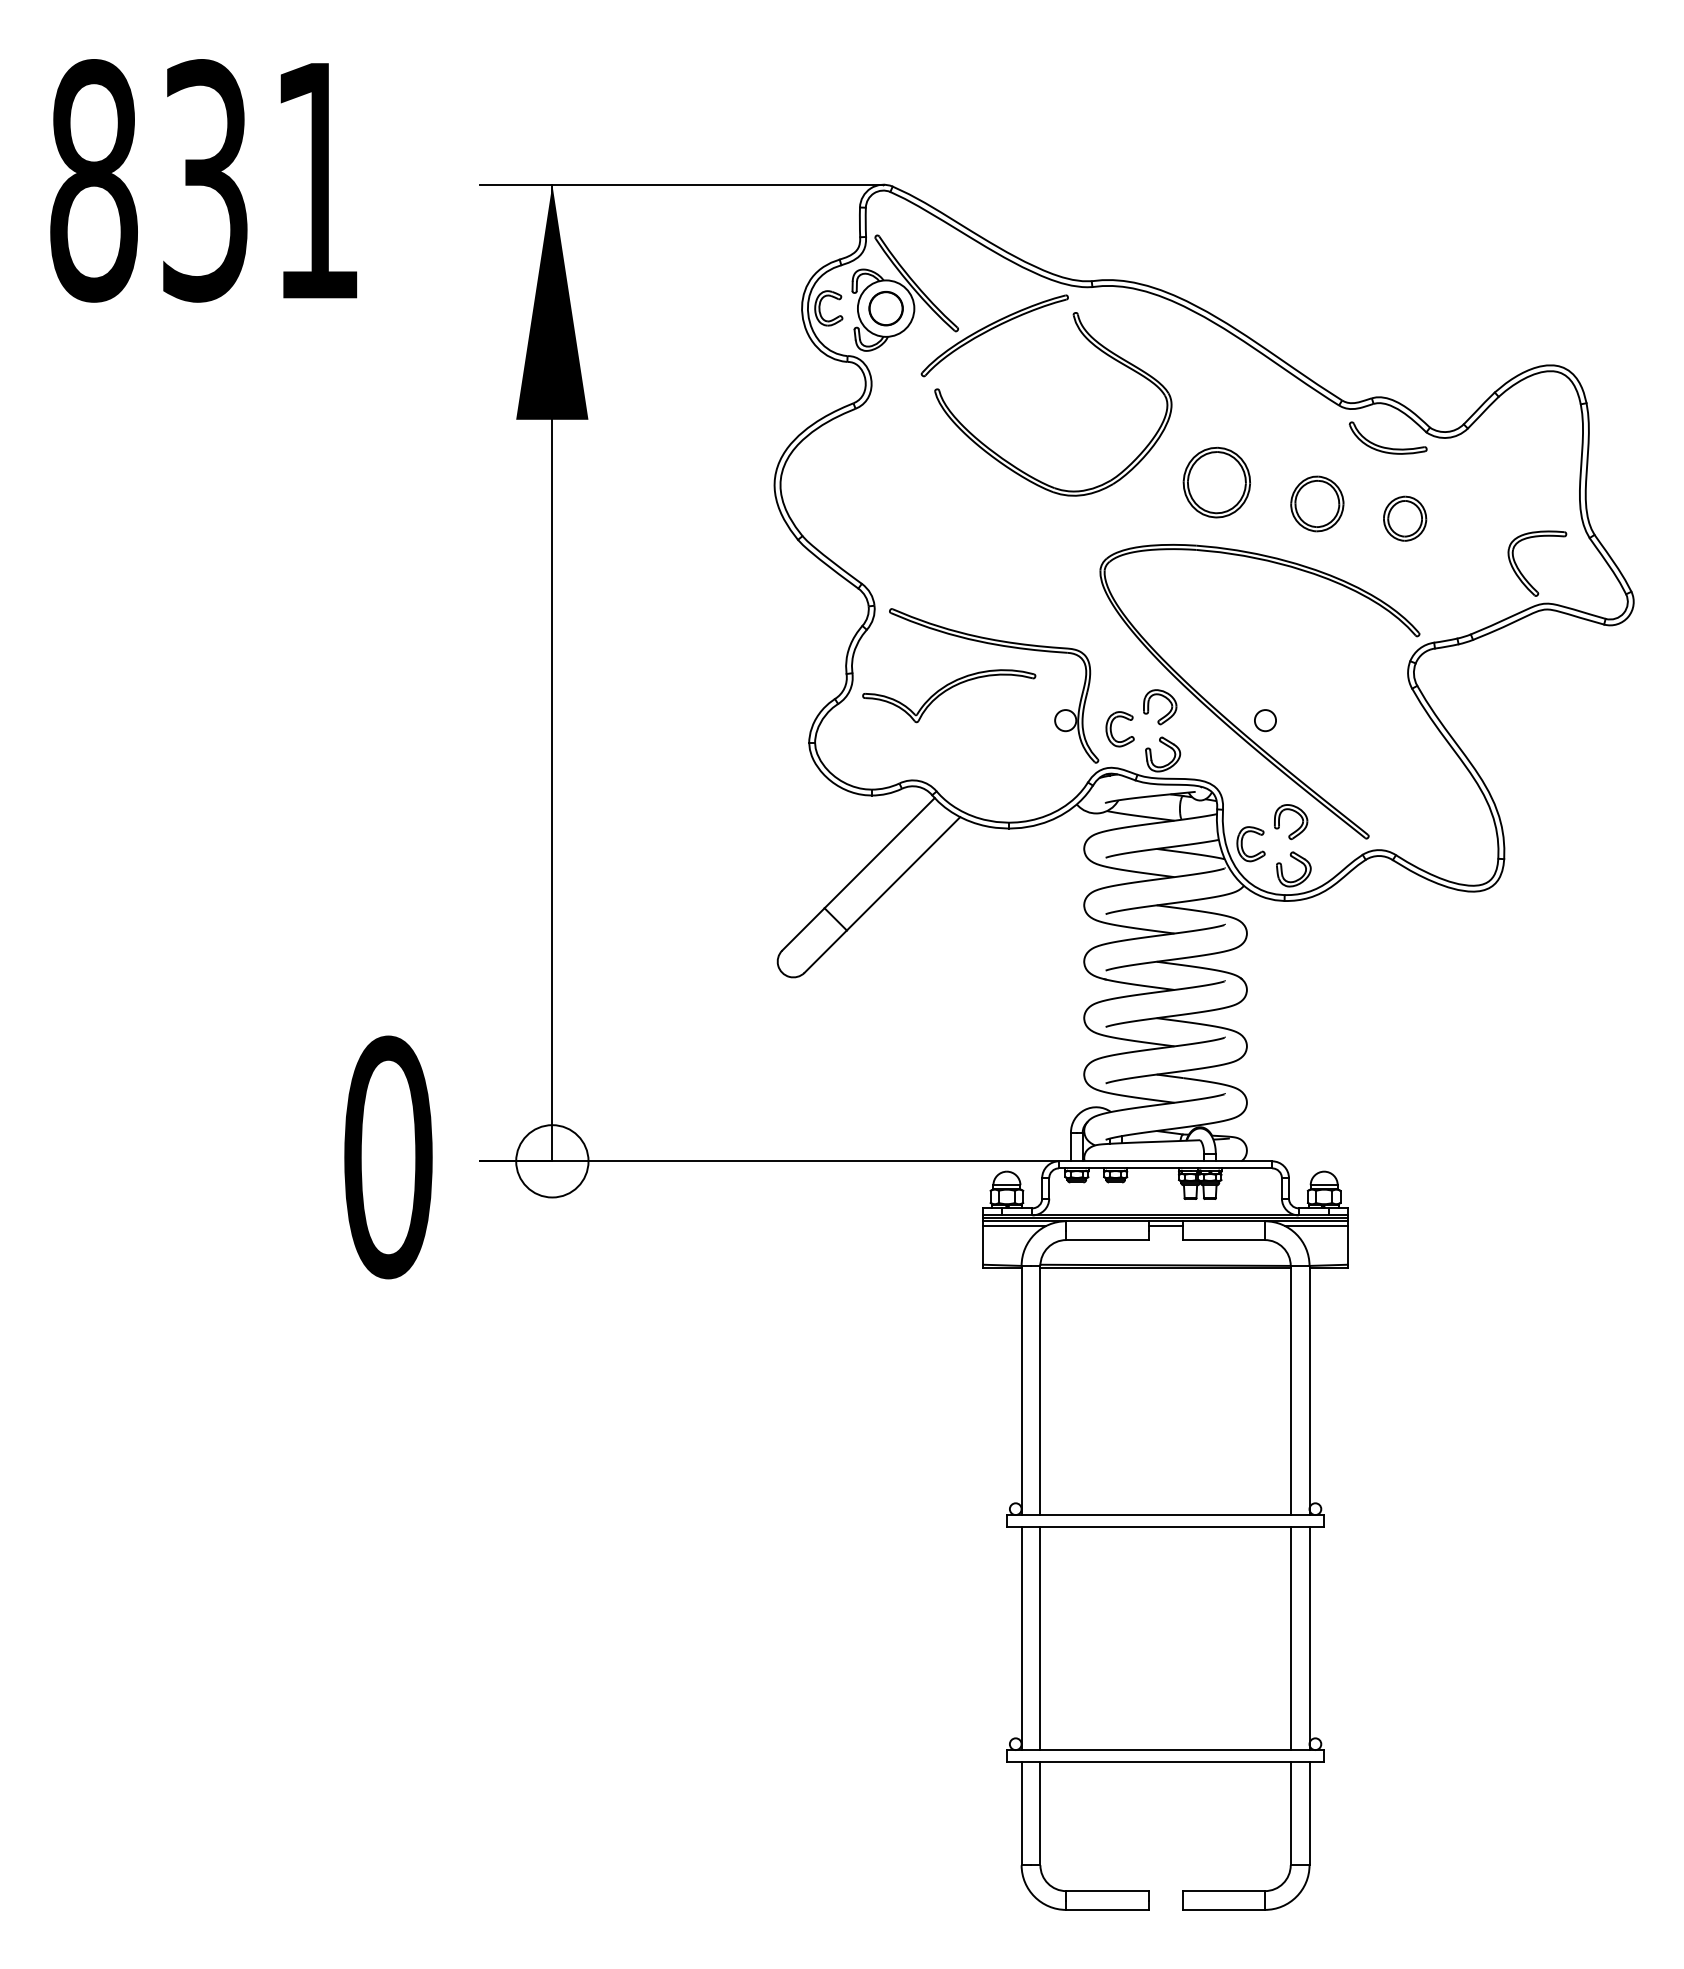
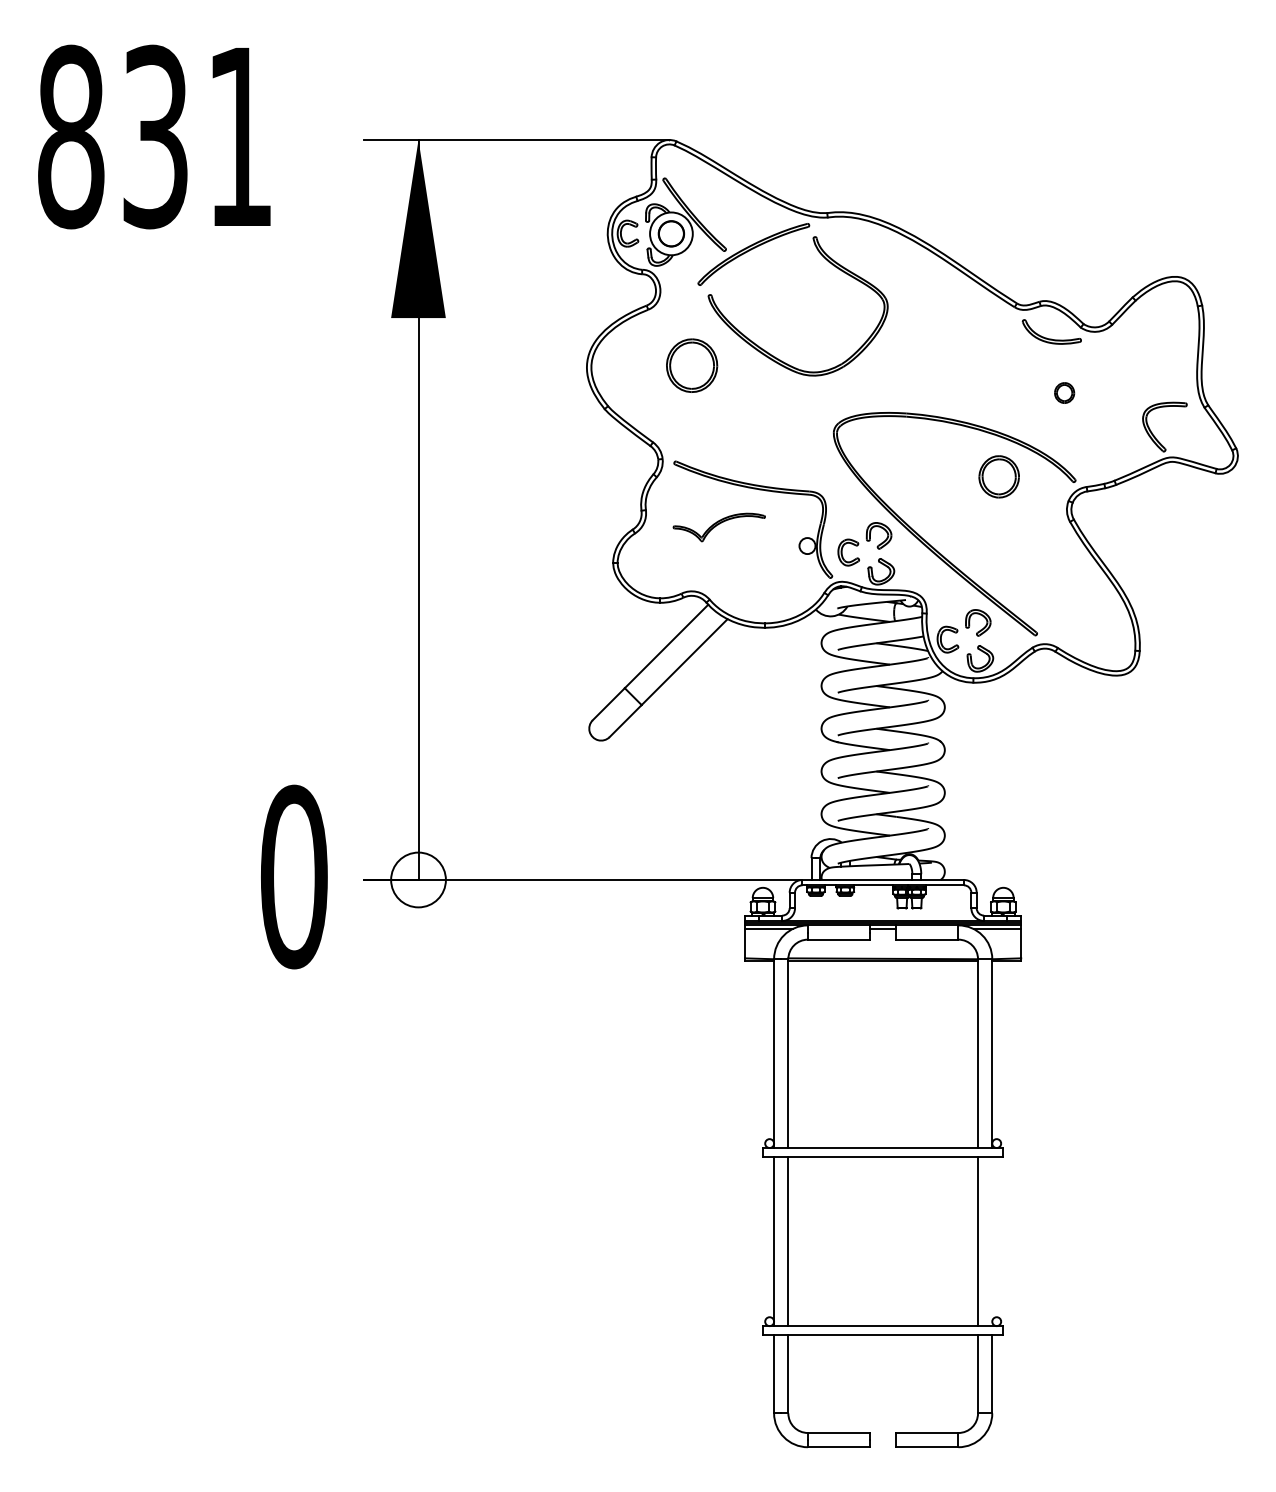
part: (1217, 482) -> (692, 365), moved
part: (1316, 503) -> (998, 476), moved
part: (1404, 517) -> (1064, 392), size x0.6
part: (949, 696) -> (719, 527), size x0.7
circle: (1264, 719) -> (958, 545), removed
line: (1309, 1638) -> (992, 1241), removed

